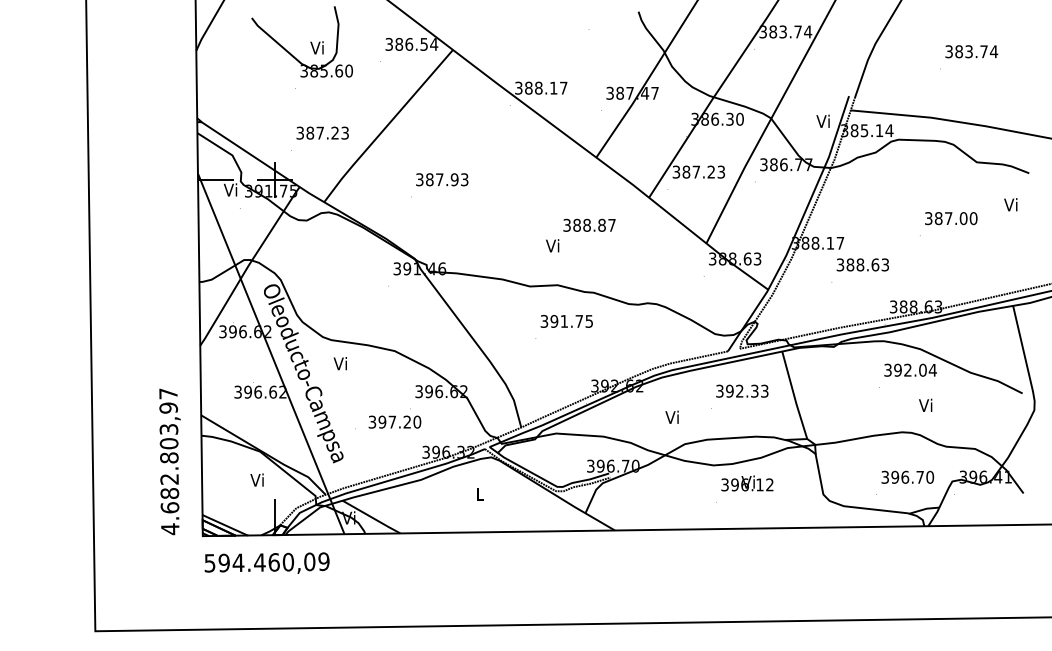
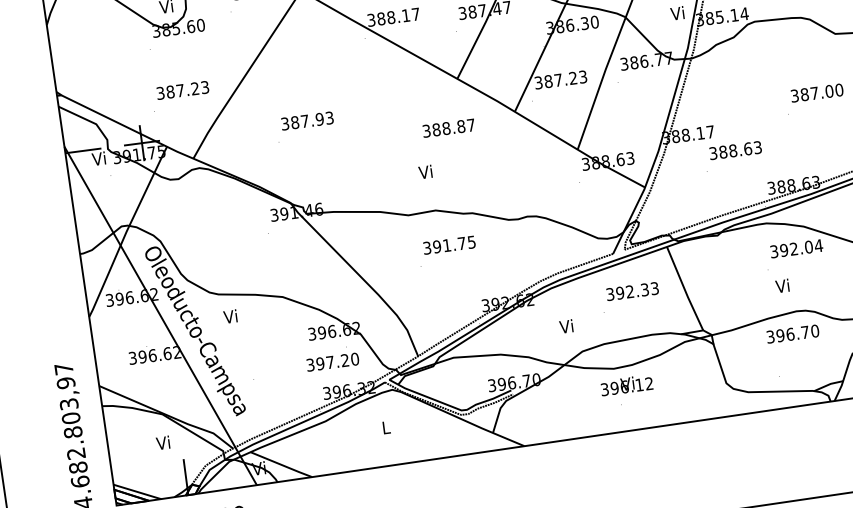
text: (589, 224) -> (448, 127), moved
text: (925, 404) -> (782, 285), moved
text: (394, 418) -> (331, 358), moved
text: (907, 476) -> (792, 333), moved
text: (747, 483) -> (626, 385), moved

